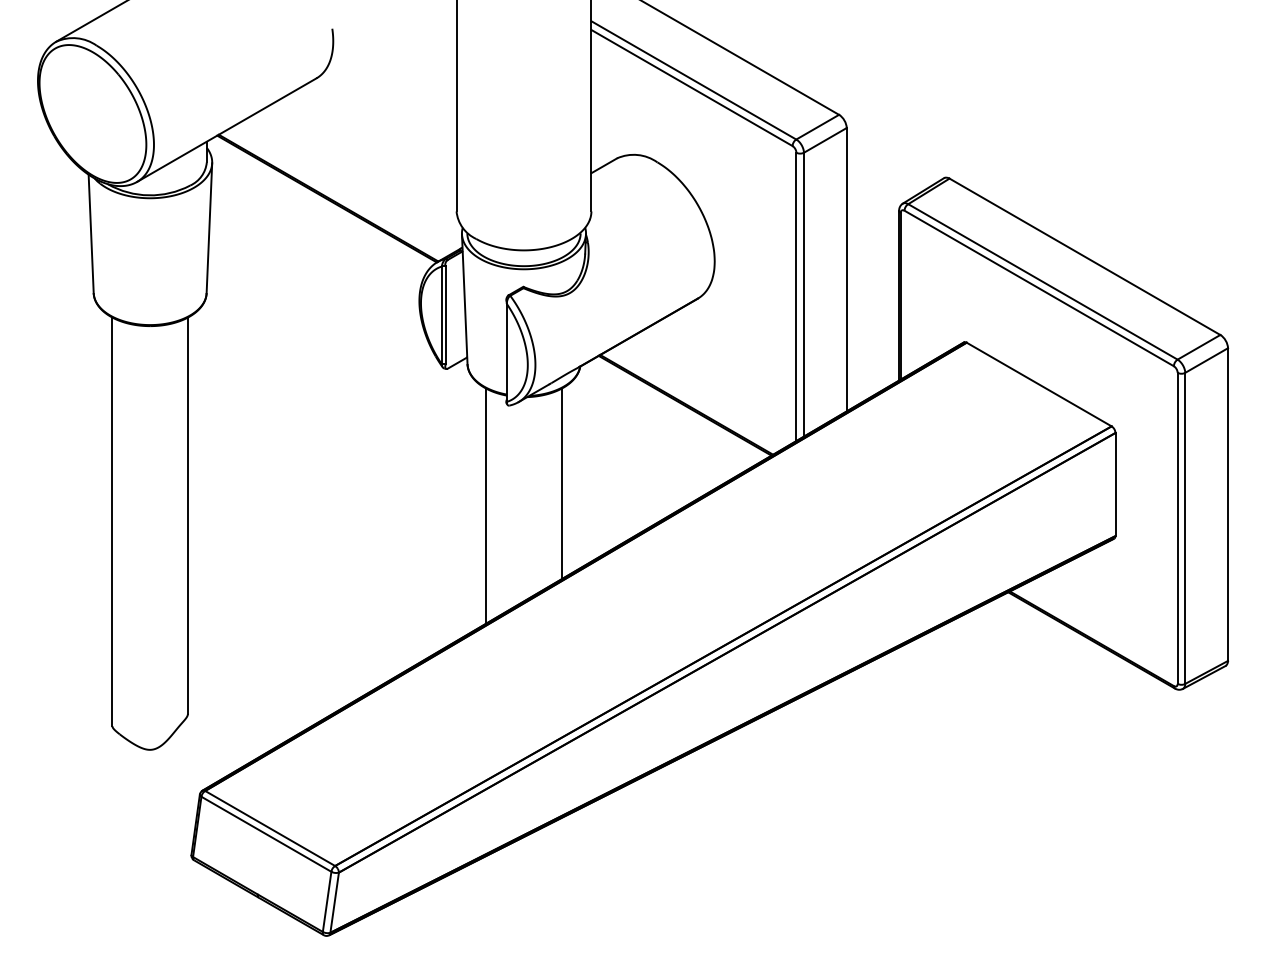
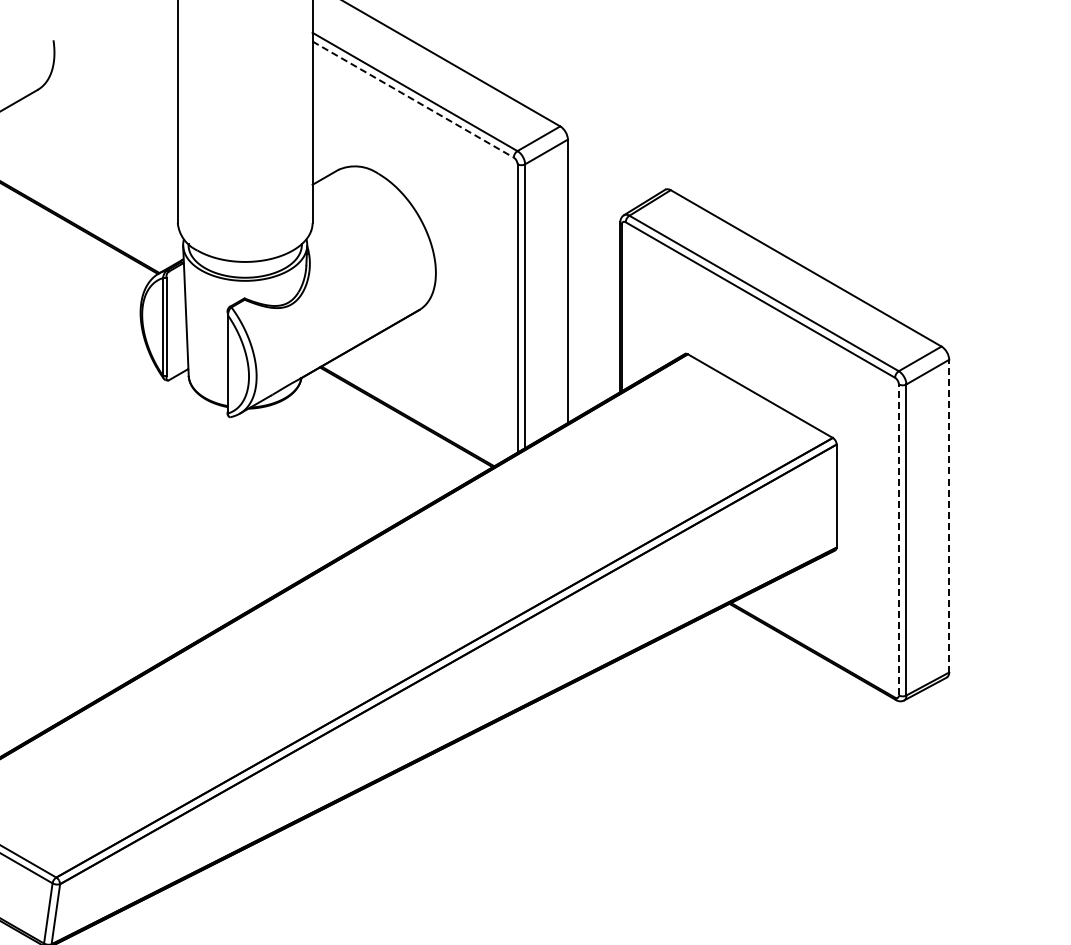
line: (692, 88) -> (413, 100), solid -> dashed
line: (561, 483) -> (282, 495), removed
line: (1228, 504) -> (949, 516), solid -> dashed
line: (486, 505) -> (207, 517), removed
line: (1177, 528) -> (898, 540), solid -> dashed

